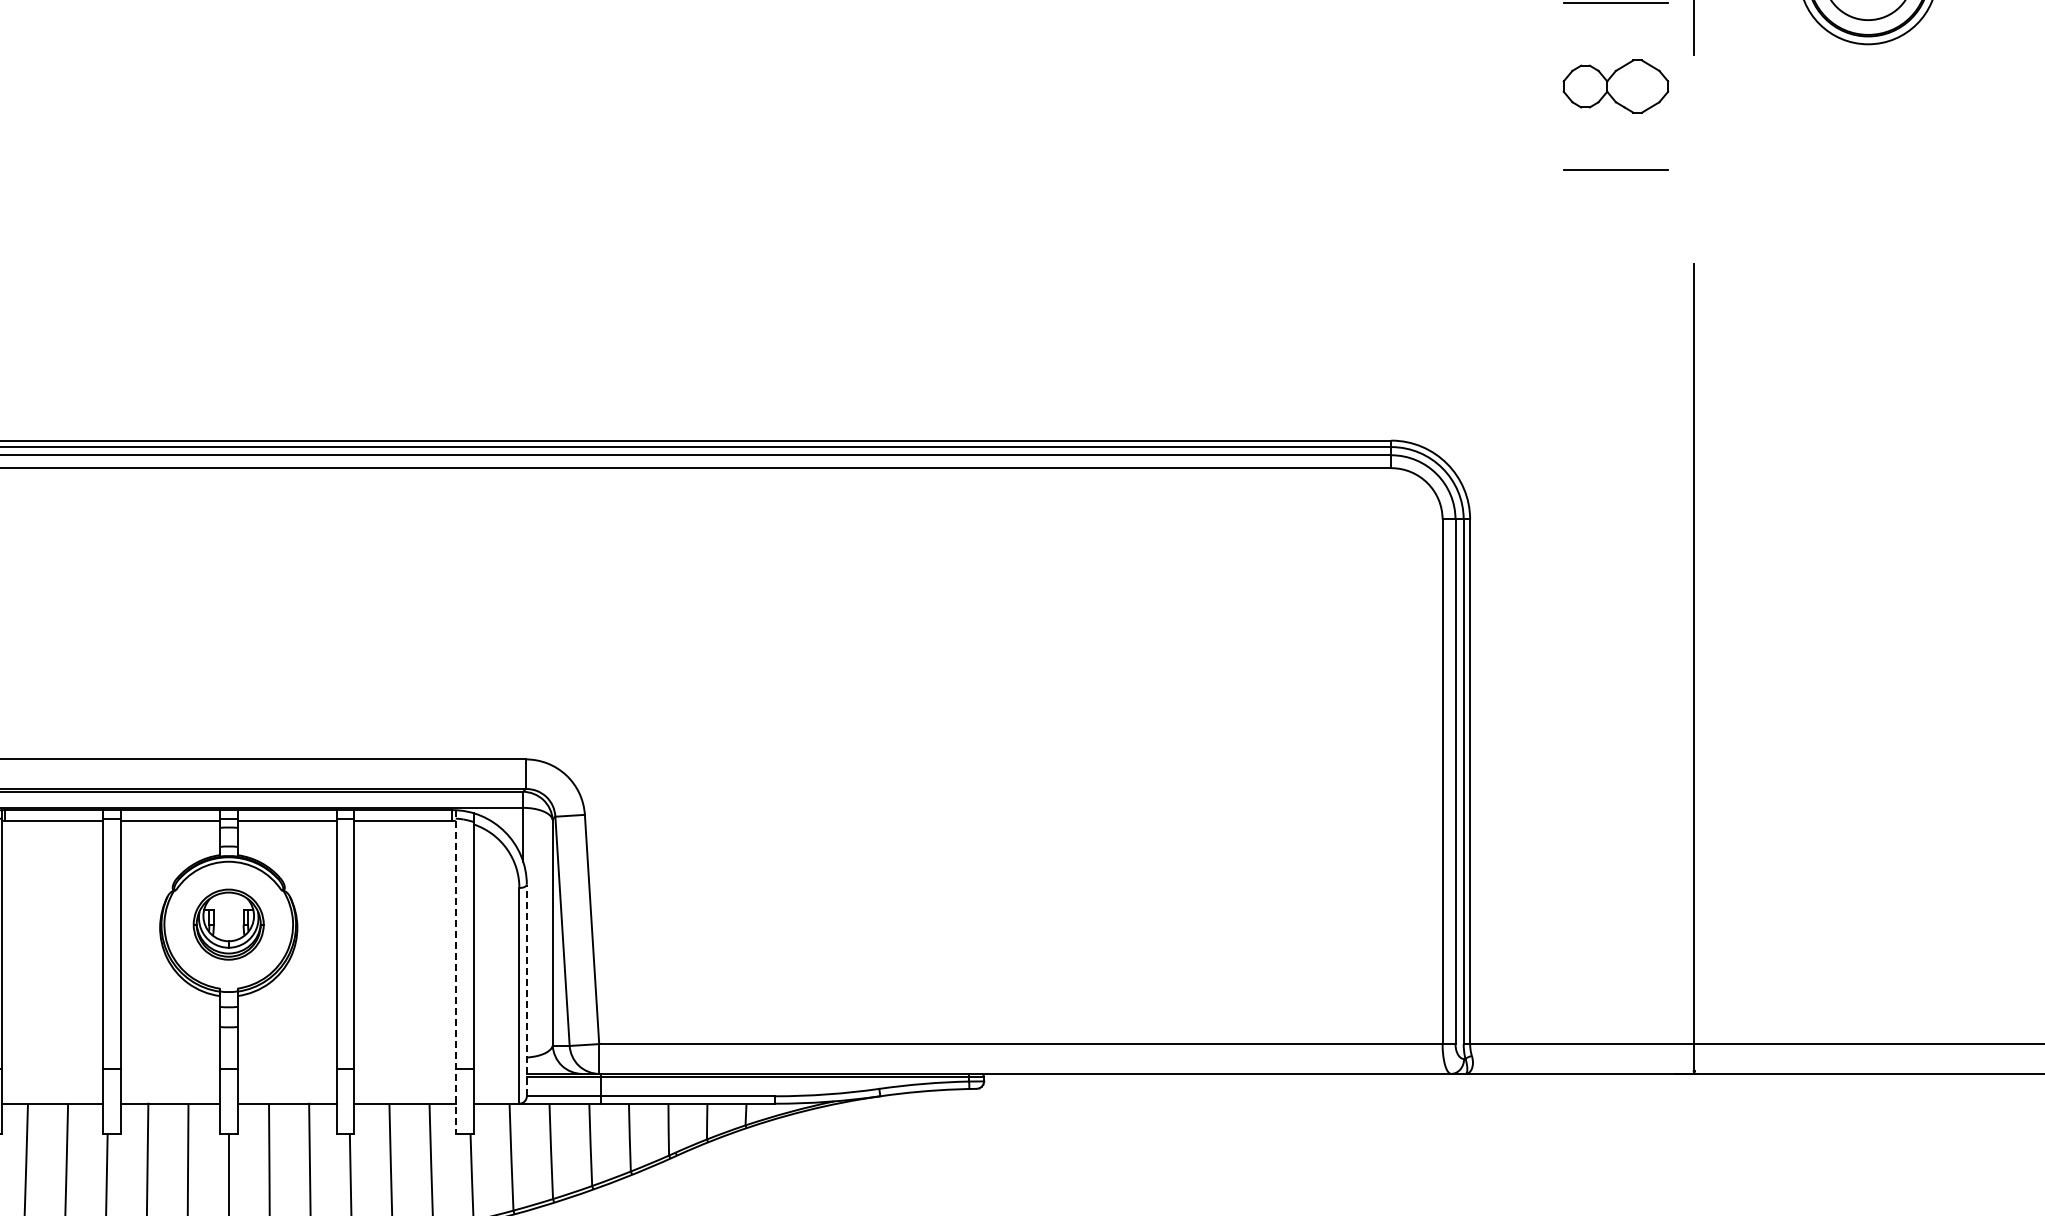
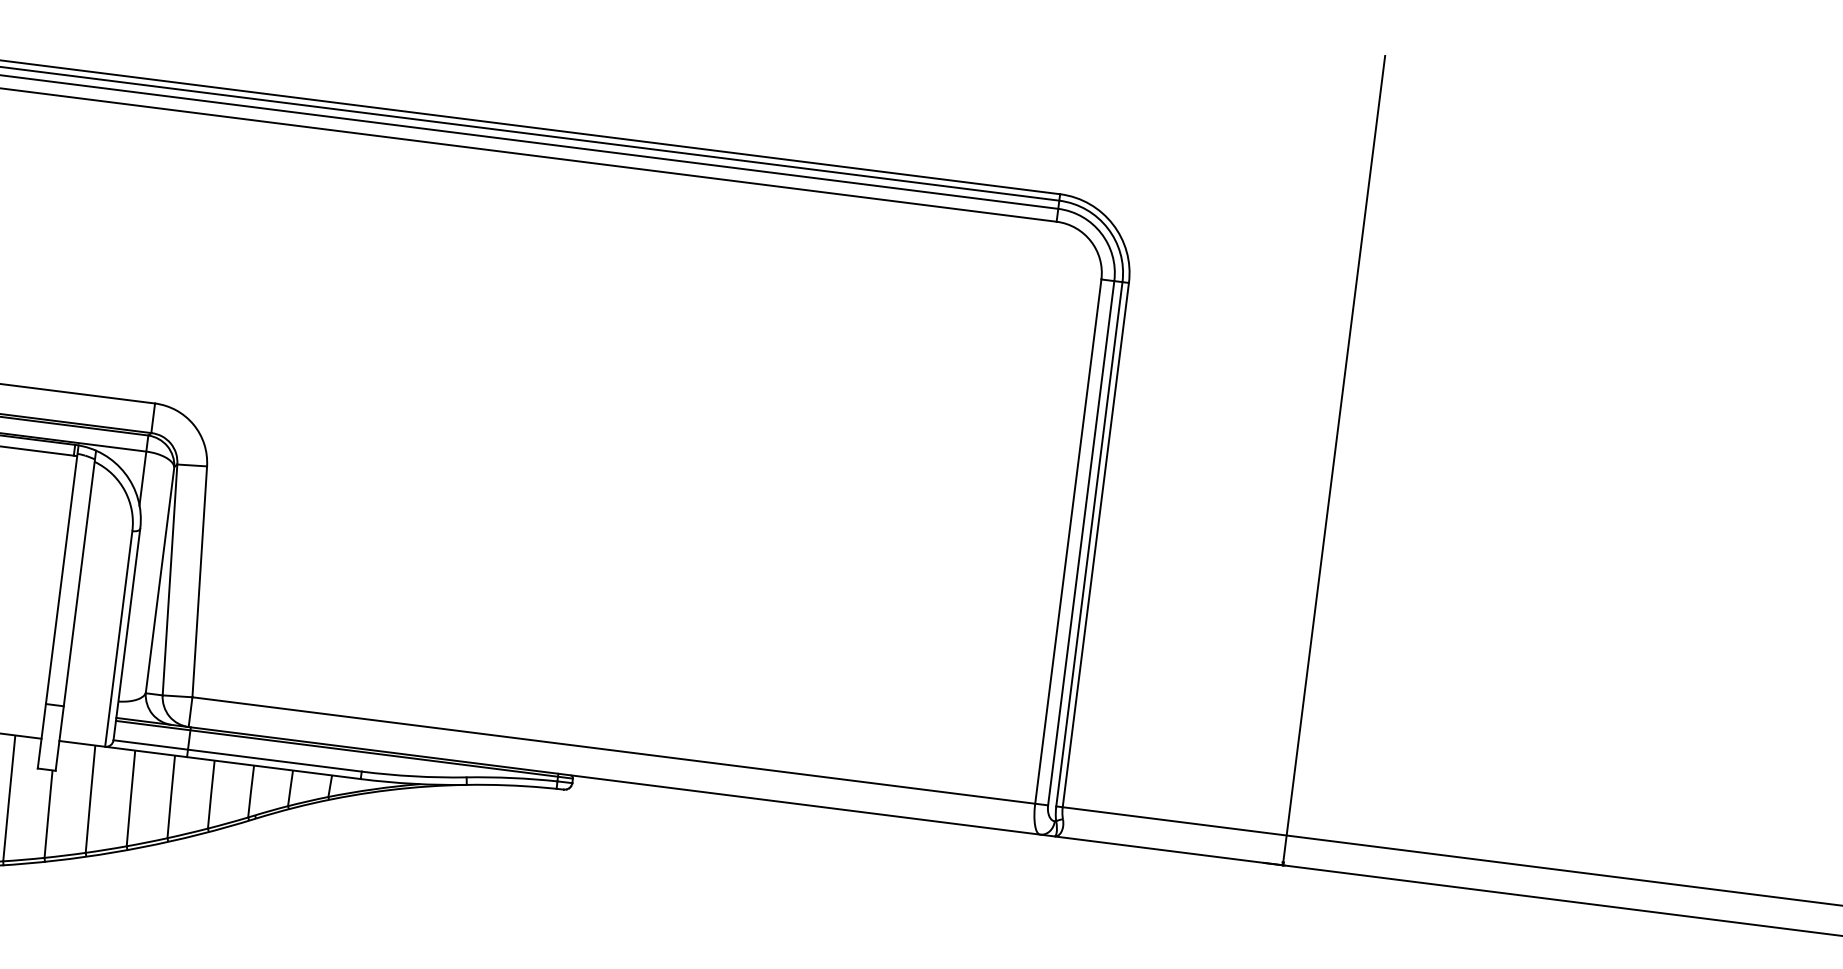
line: (455, 971) -> (57, 606), dashed -> solid
line: (526, 990) -> (126, 634), dashed -> solid

